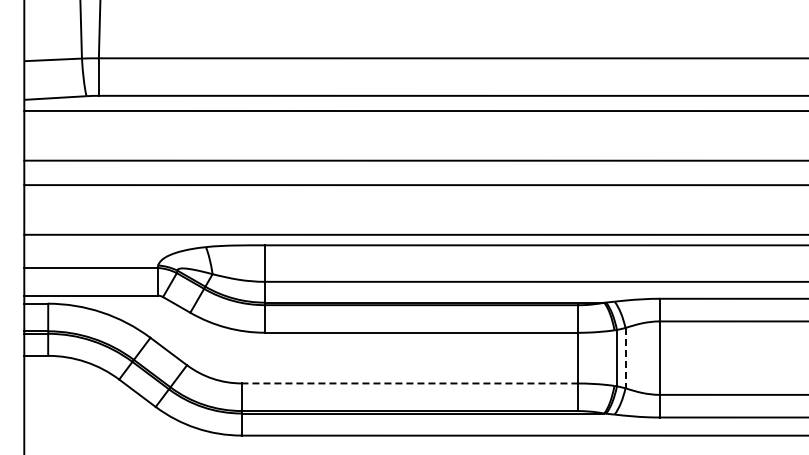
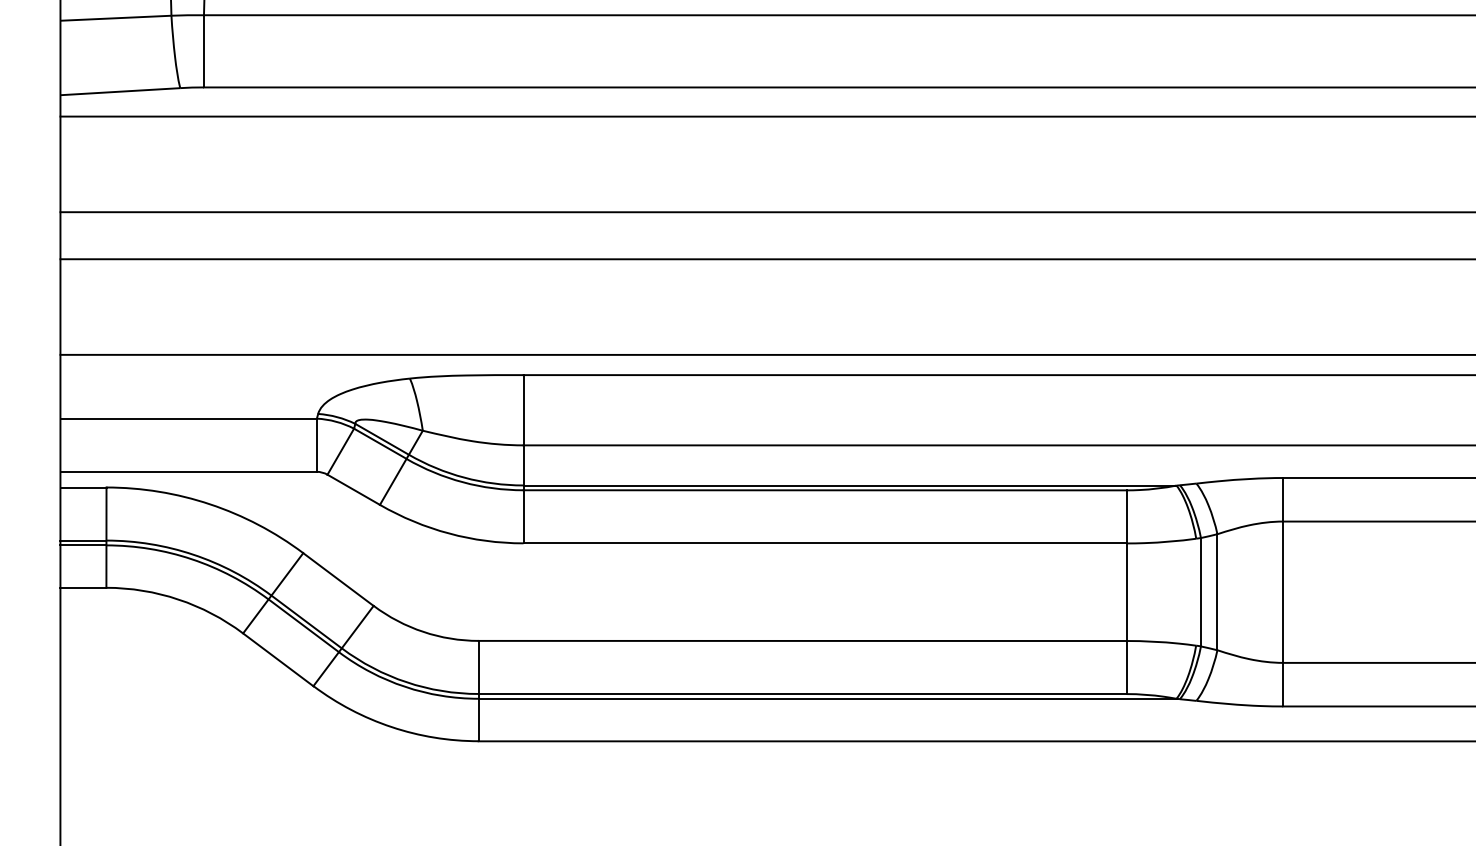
line: (625, 358) -> (1217, 592), dashed -> solid
line: (409, 383) -> (801, 641), dashed -> solid

